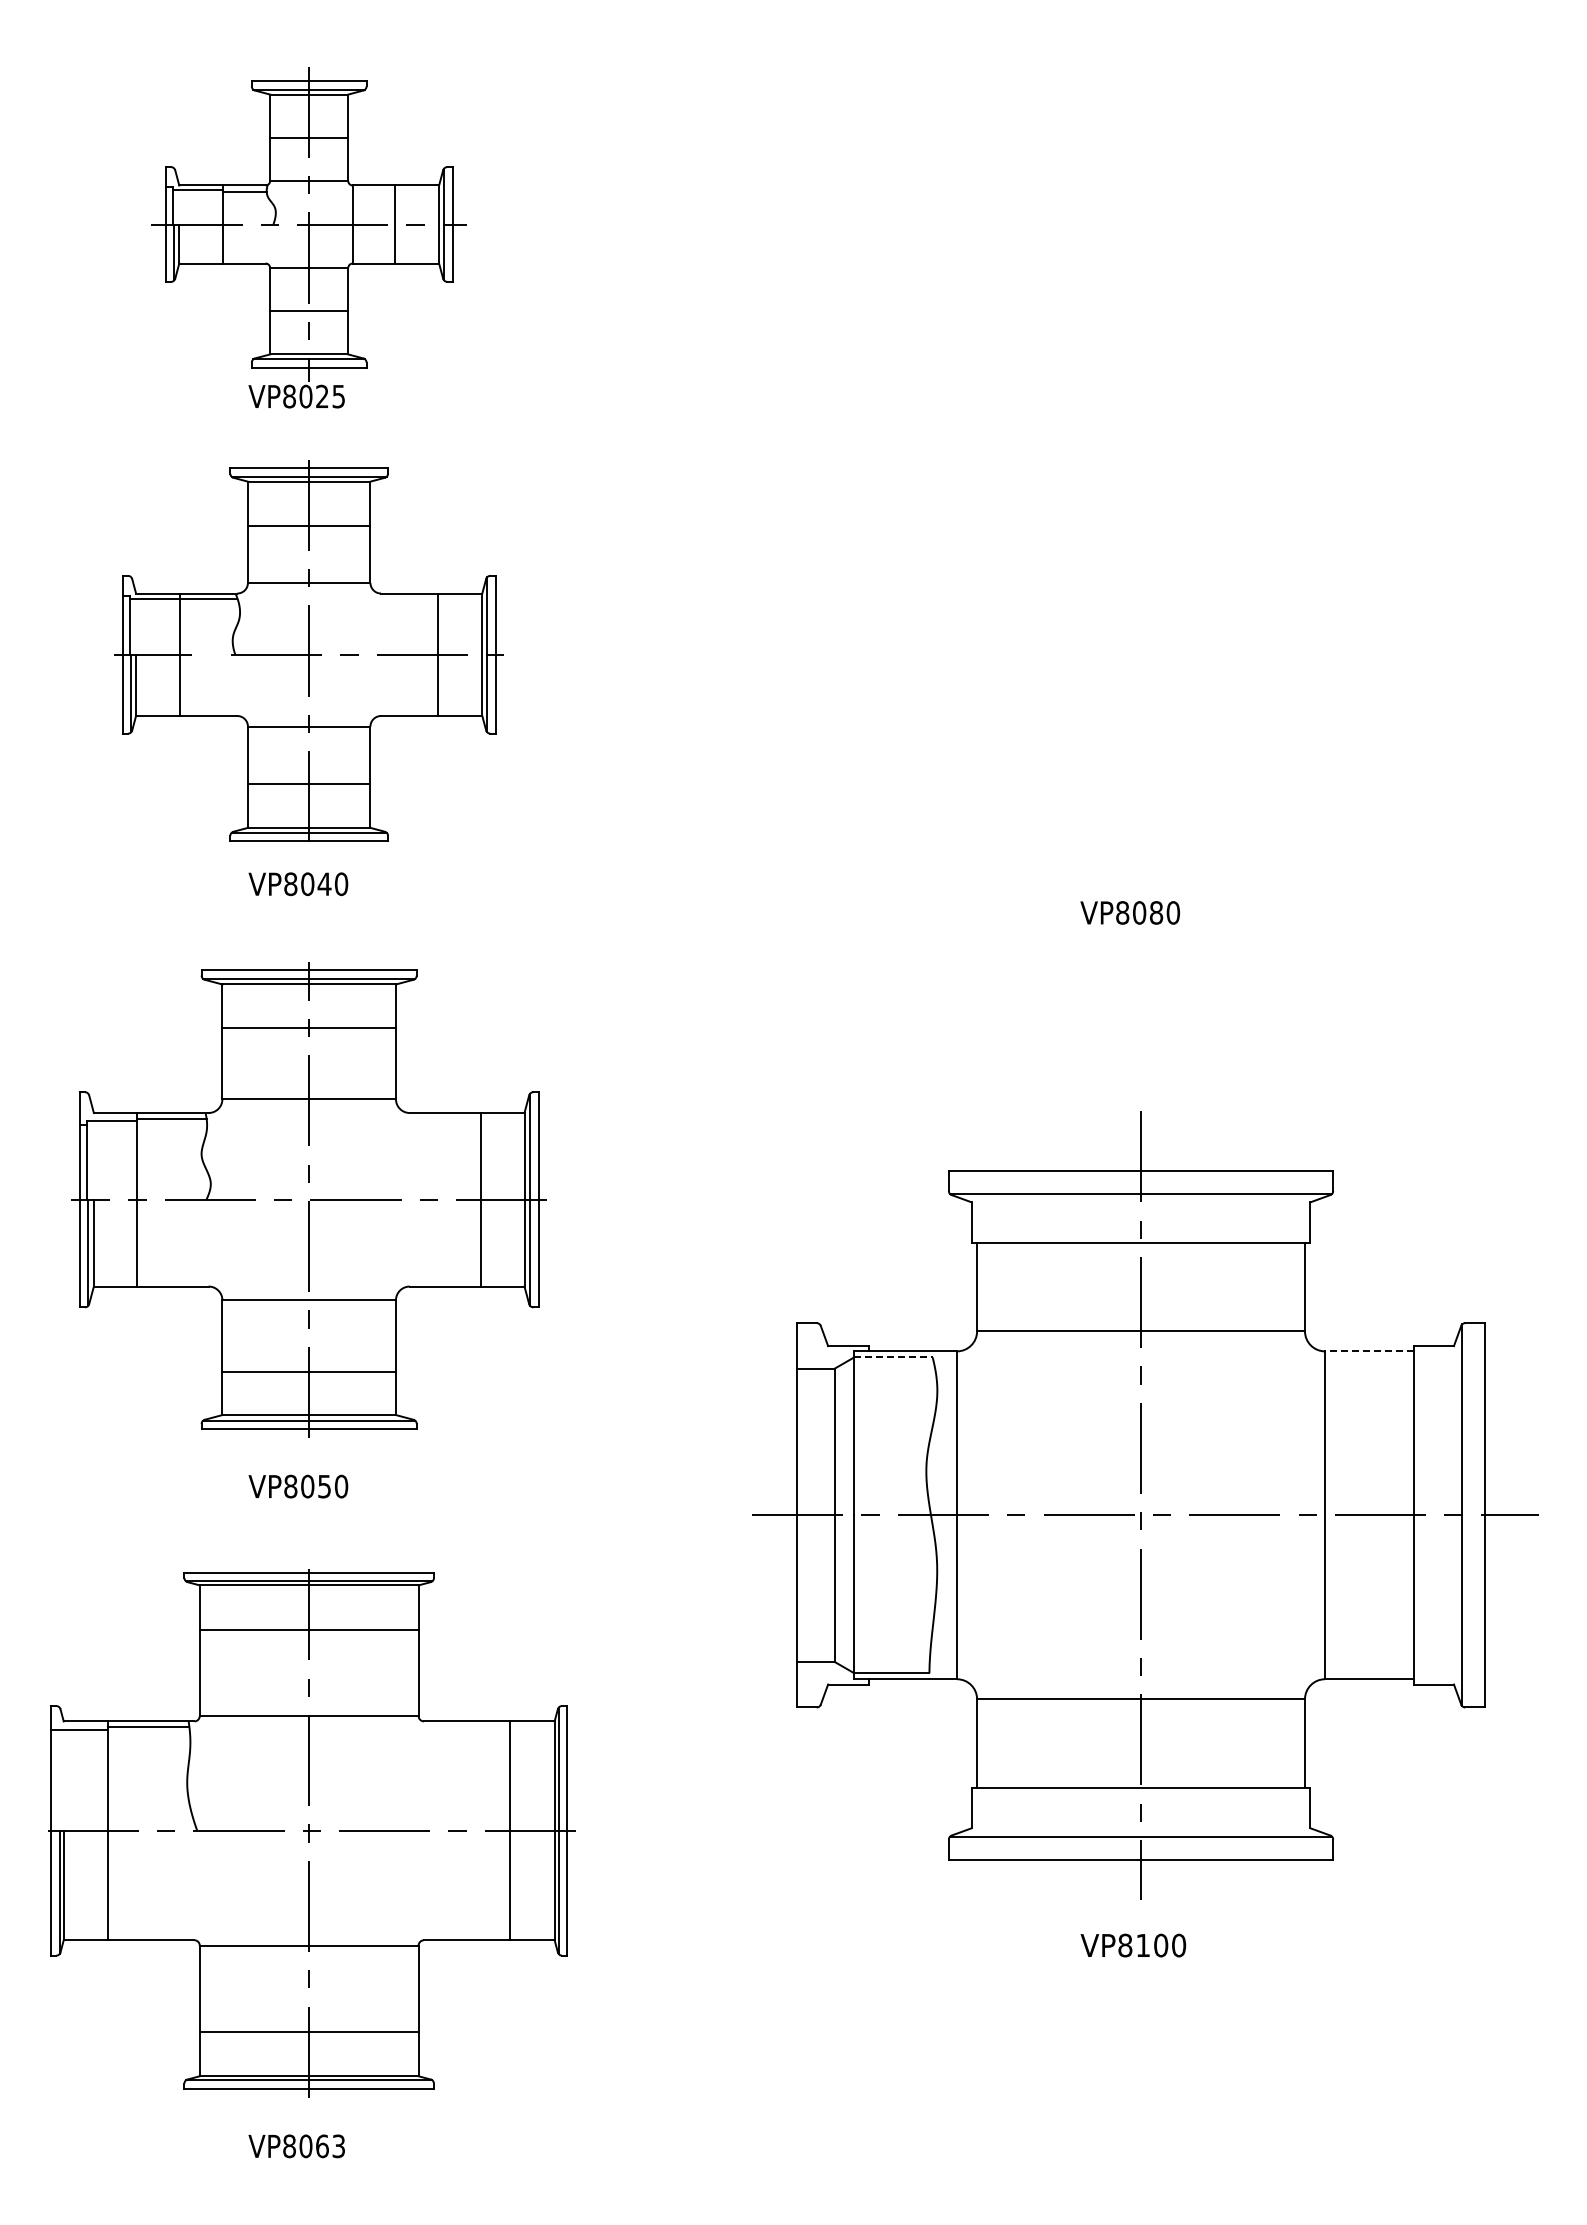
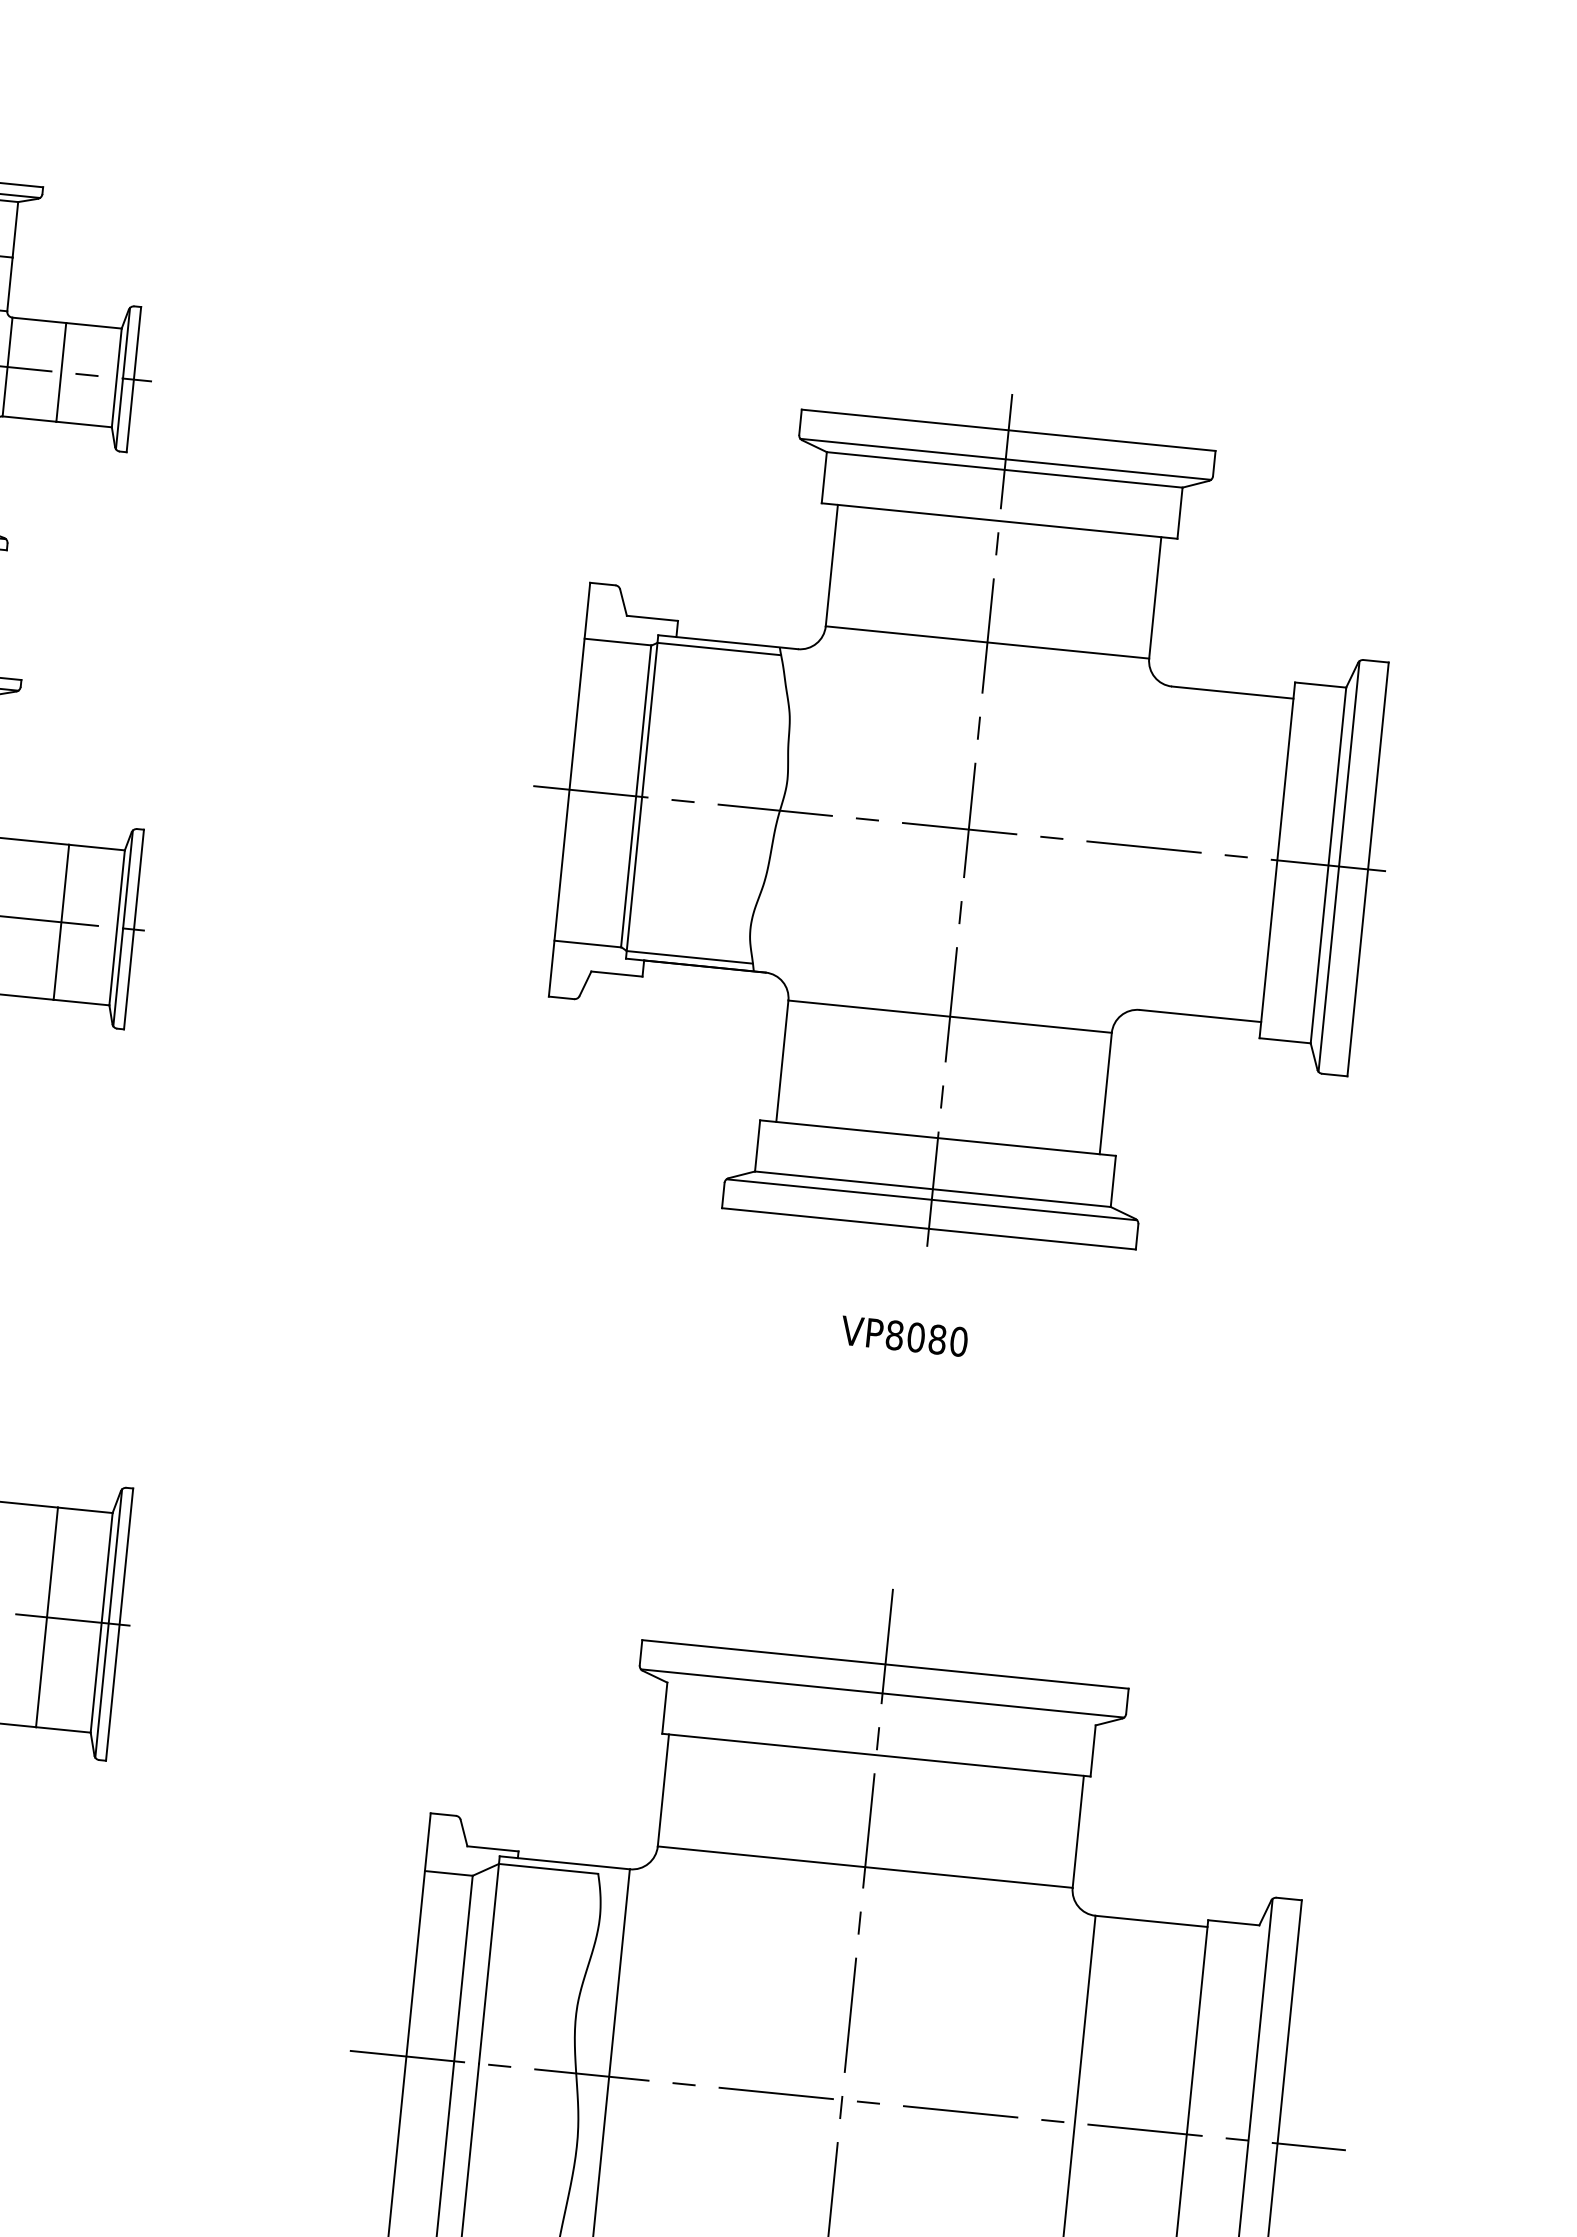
part: (1133, 503) -> (960, 818), added
line: (1368, 1351) -> (1150, 1921), dashed -> solid
line: (893, 1357) -> (548, 1869), dashed -> solid

